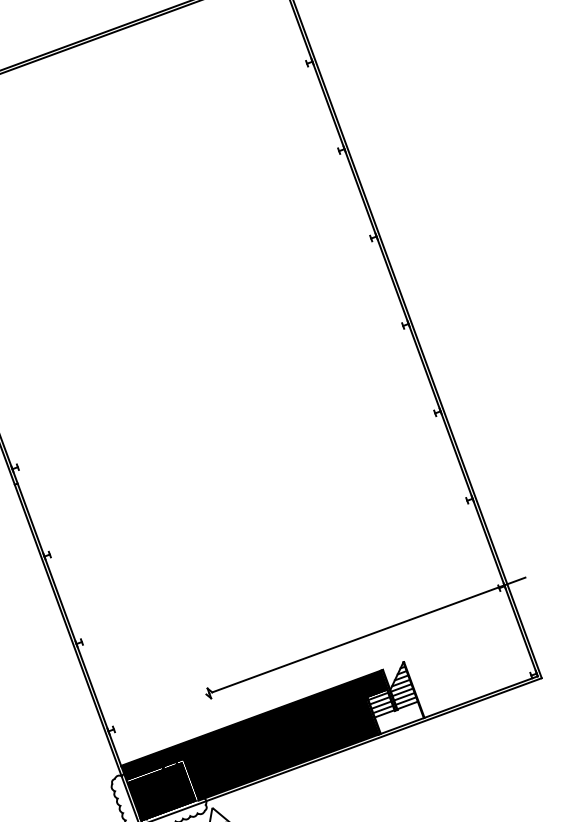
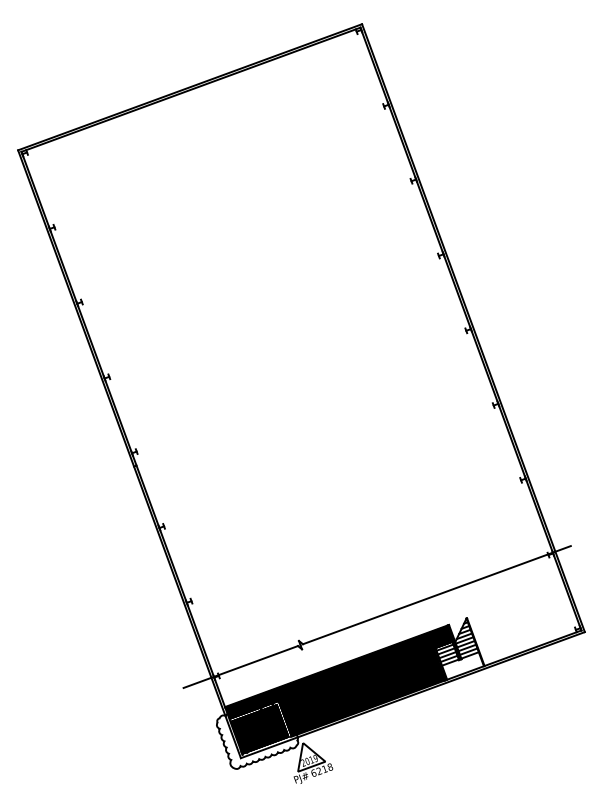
line: (139, 719) -> (240, 667), added

